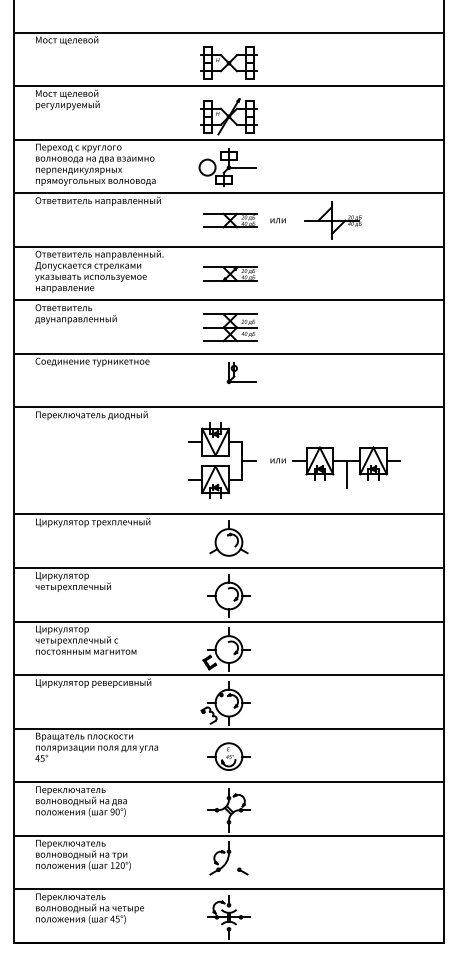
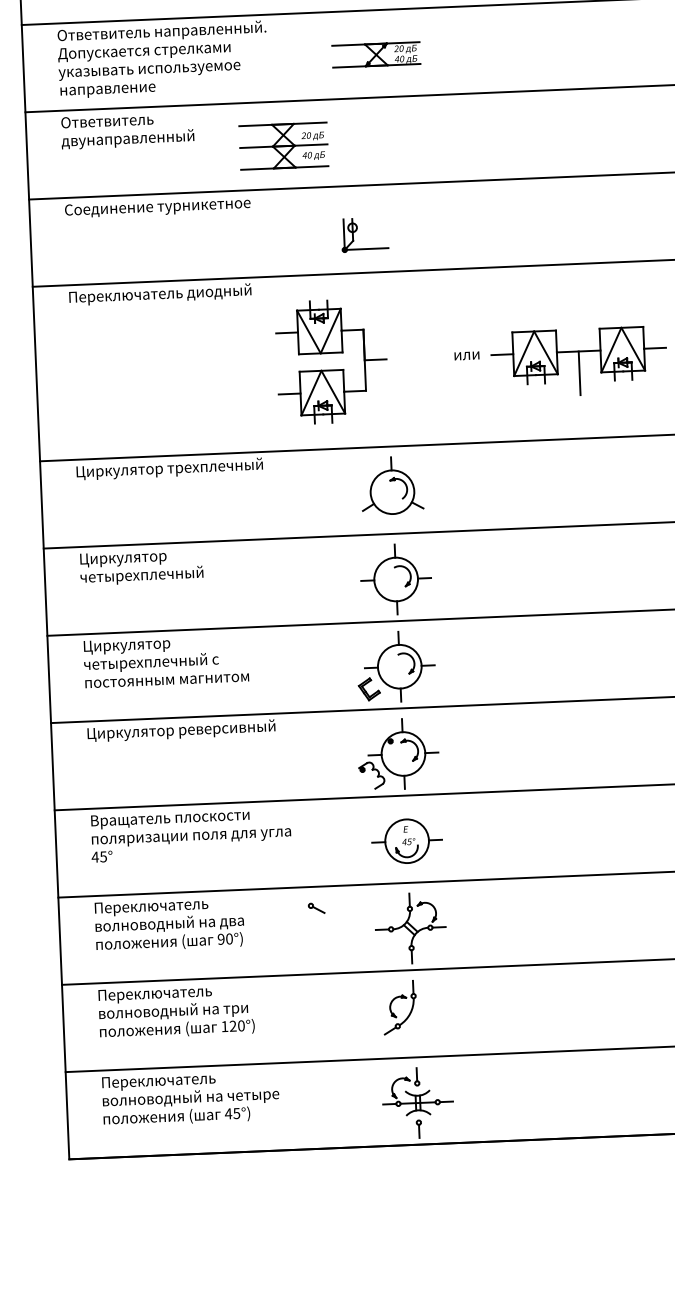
part: (230, 327) -> (284, 145), moved
part: (241, 372) -> (364, 233), moved
part: (222, 460) -> (332, 360), moved
part: (242, 871) -> (316, 908), moved

